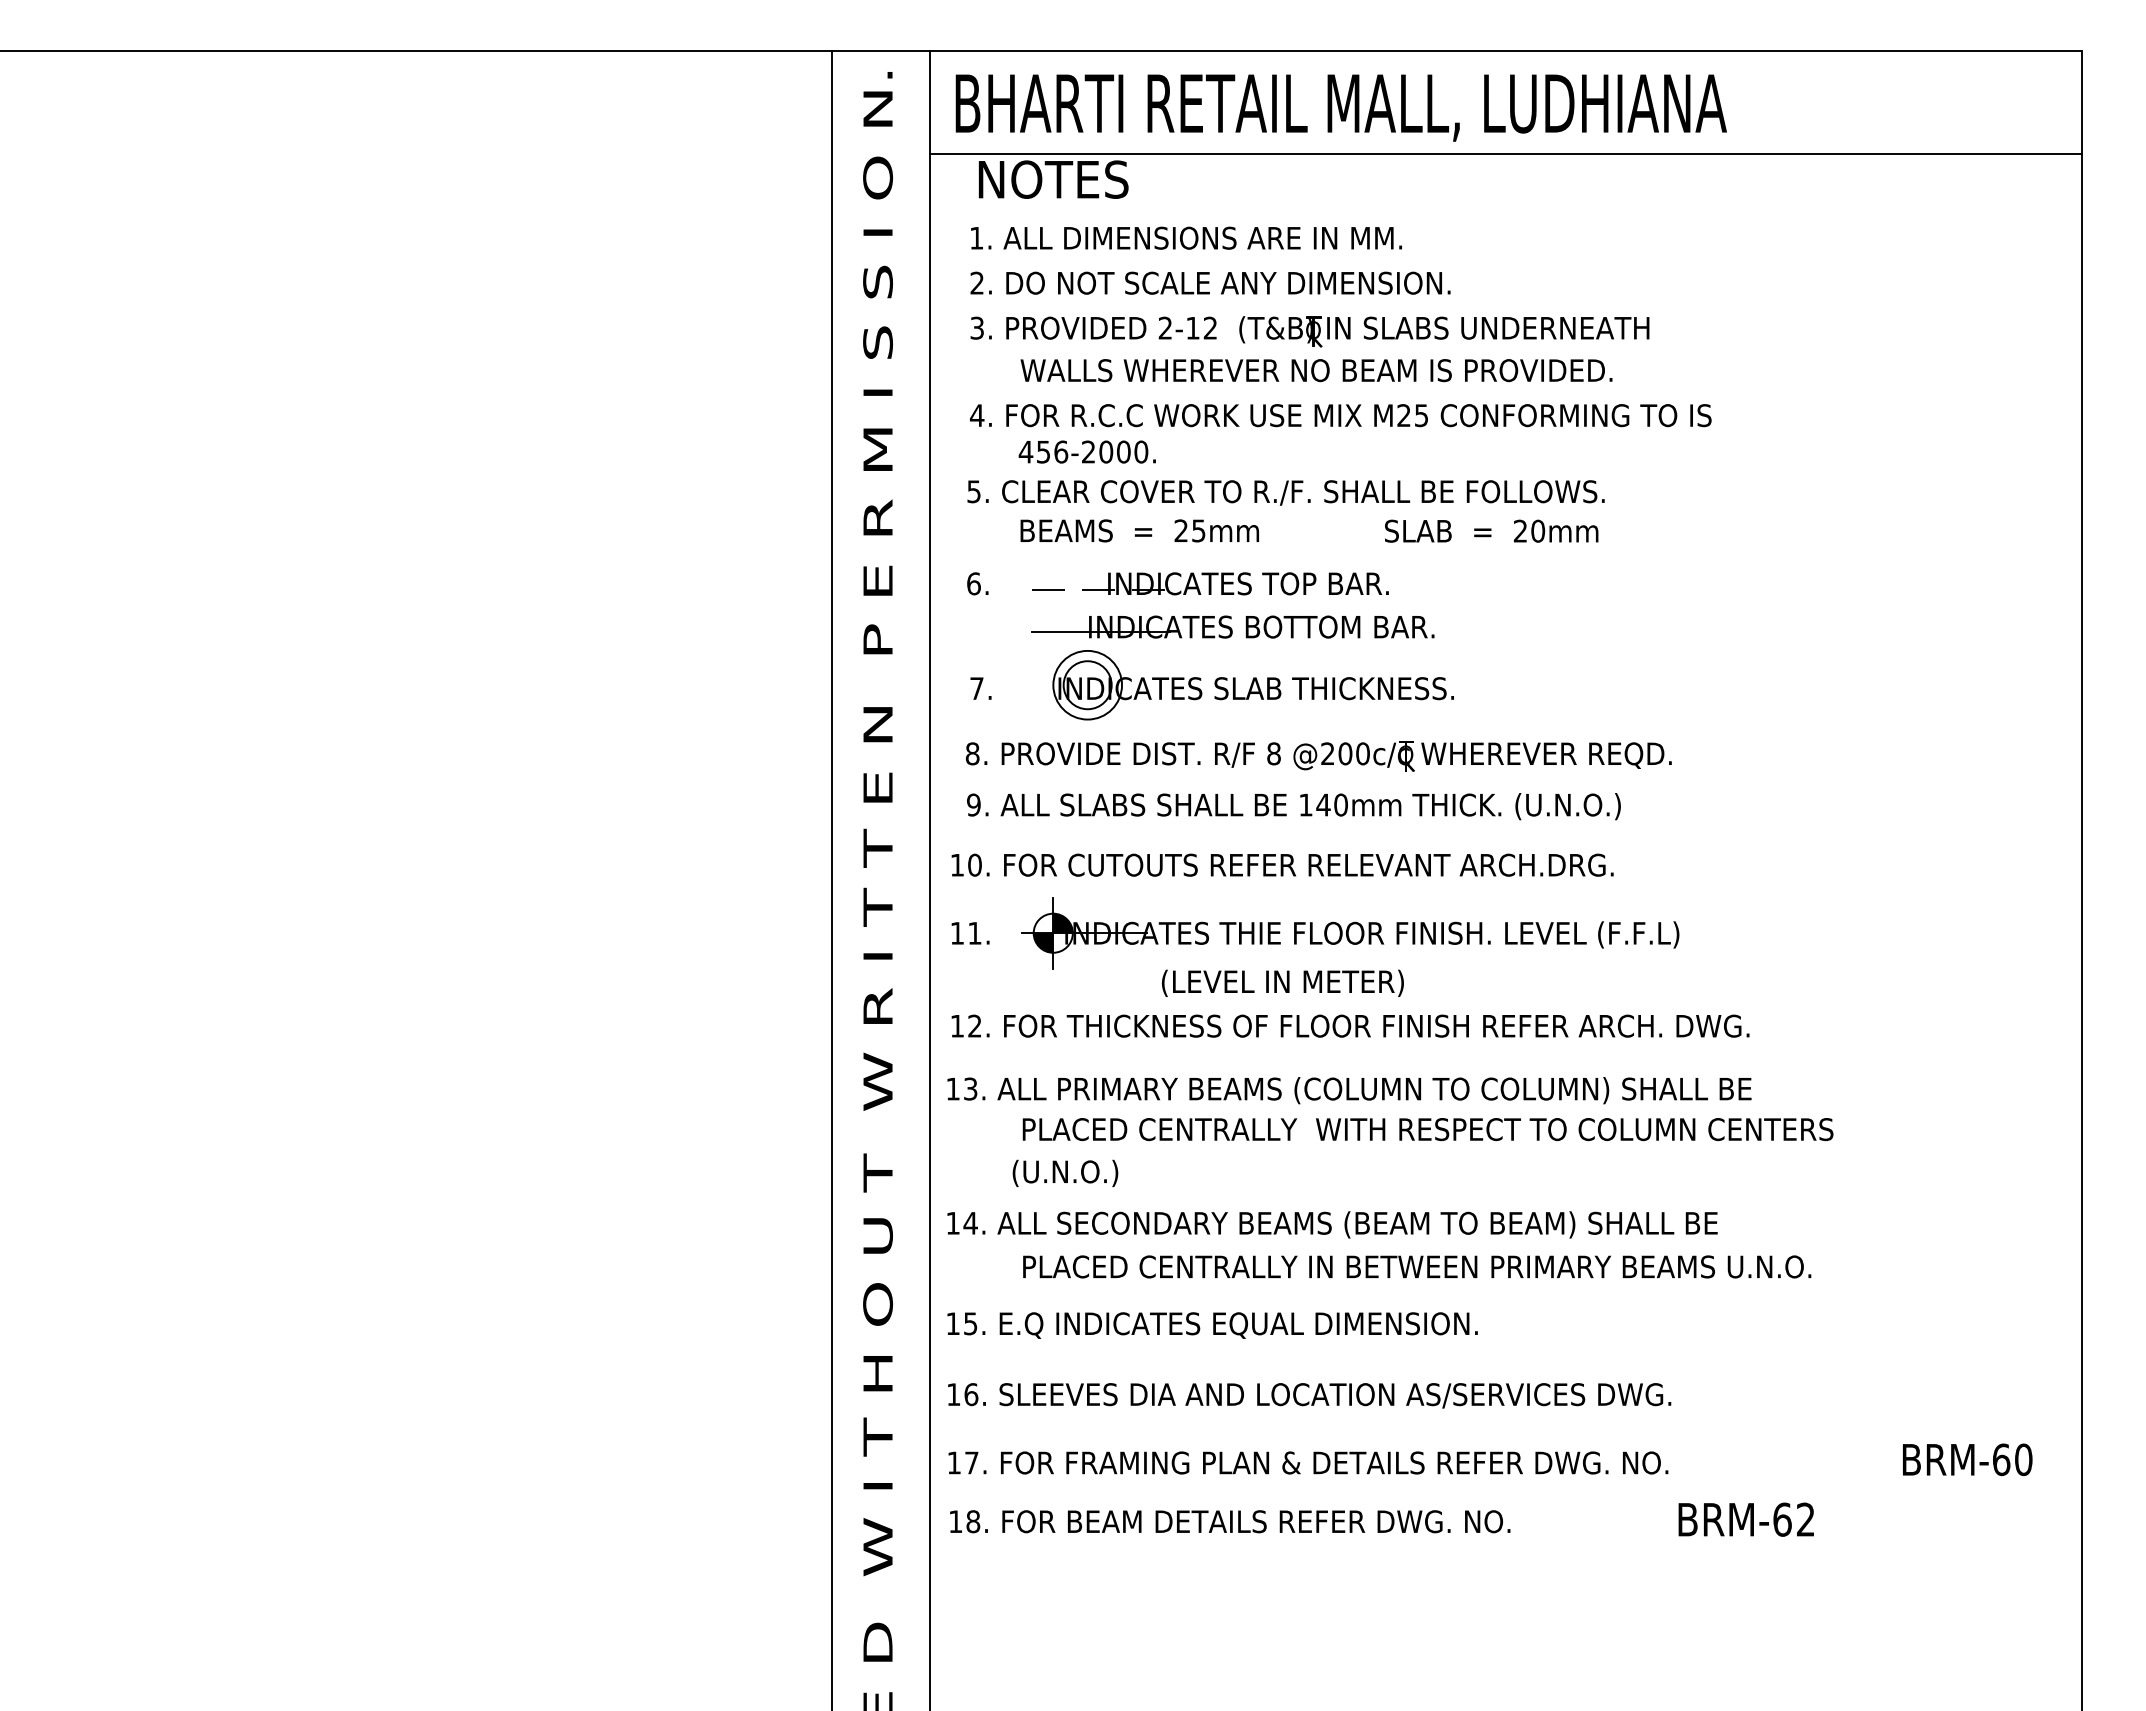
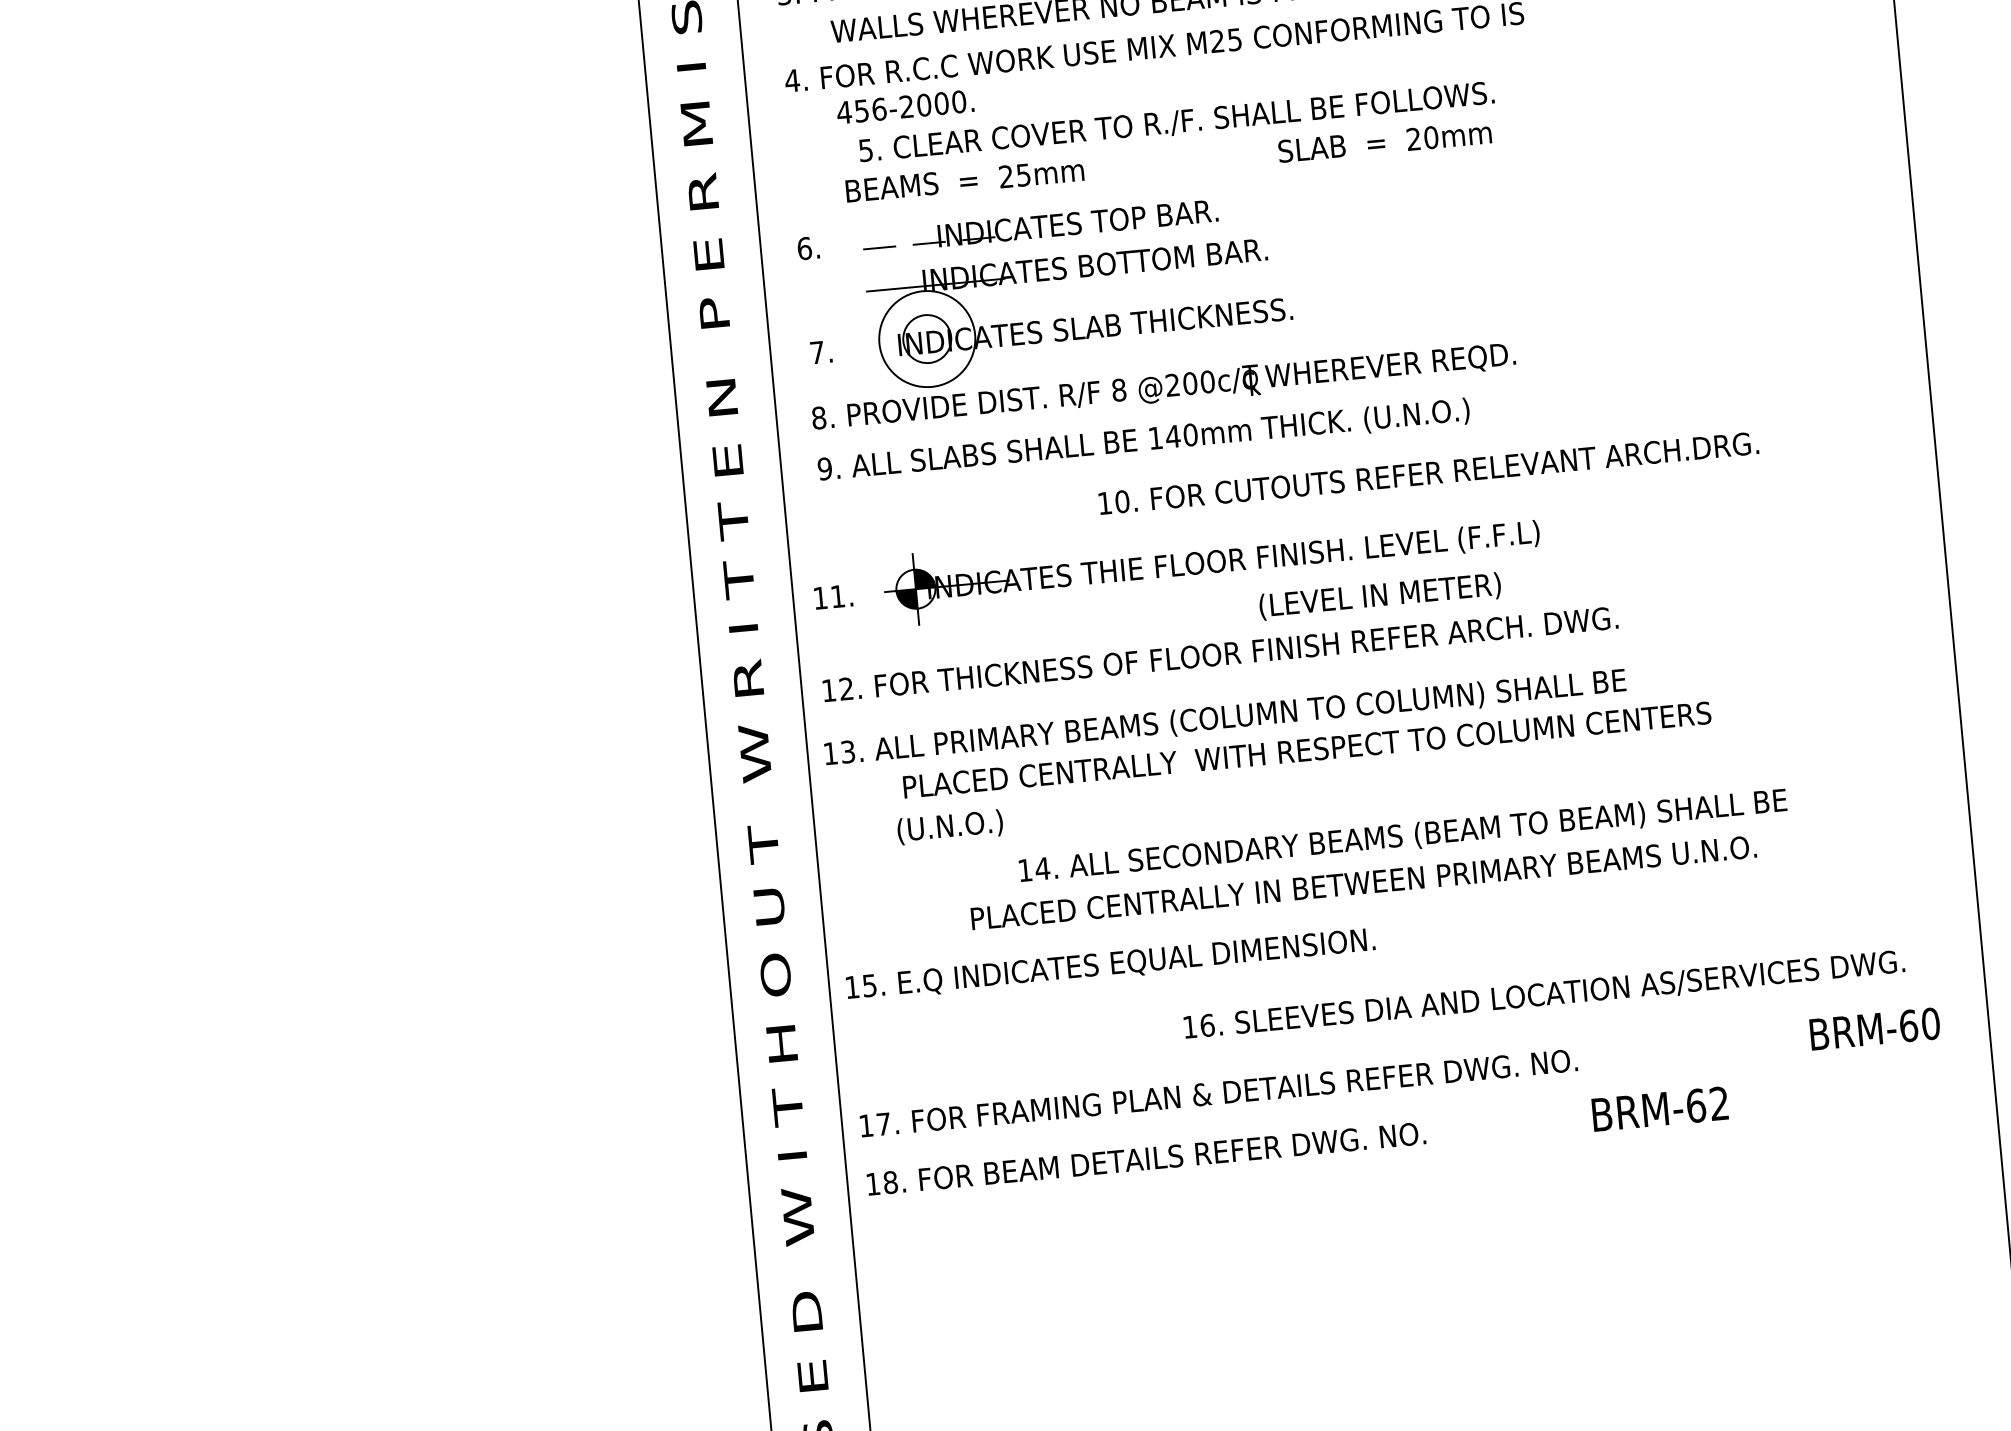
text: (1285, 492) -> (1176, 122), moved
text: (1491, 530) -> (1384, 141), moved
circle: (1087, 684) -> (927, 338), size x1.4
text: (1282, 864) -> (1428, 472), moved
text: (1282, 982) -> (1379, 595), moved
text: (1332, 1224) -> (1403, 836), moved
text: (1417, 1266) -> (1364, 882), moved
text: (1309, 1395) -> (1544, 995), moved

